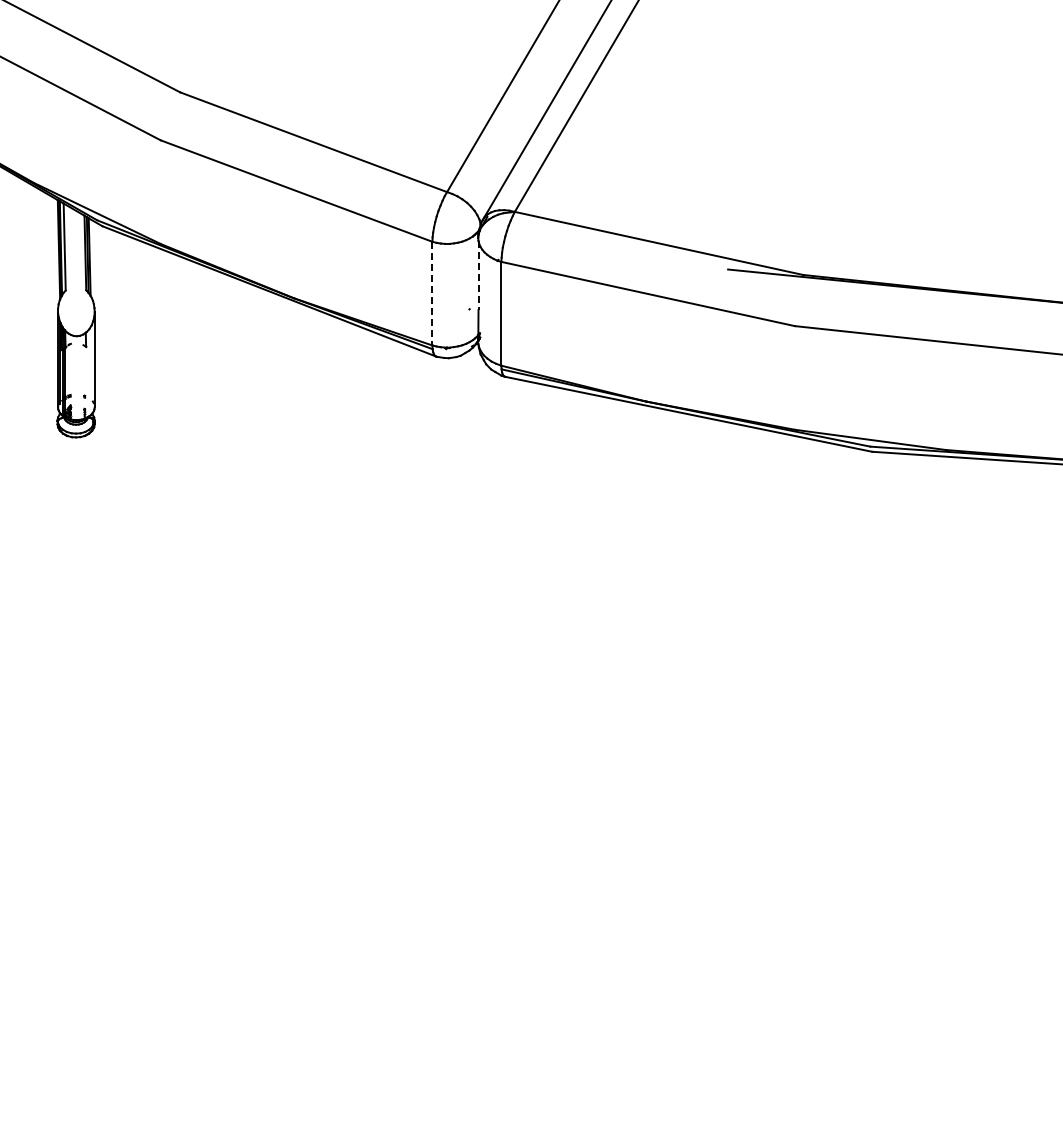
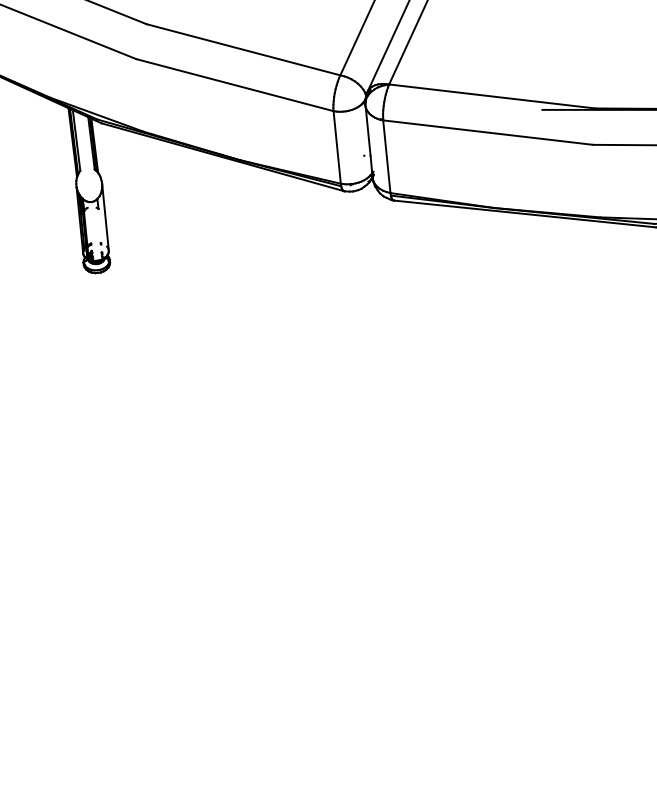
line: (478, 275) -> (368, 131), dashed -> solid
line: (432, 293) -> (337, 147), dashed -> solid

